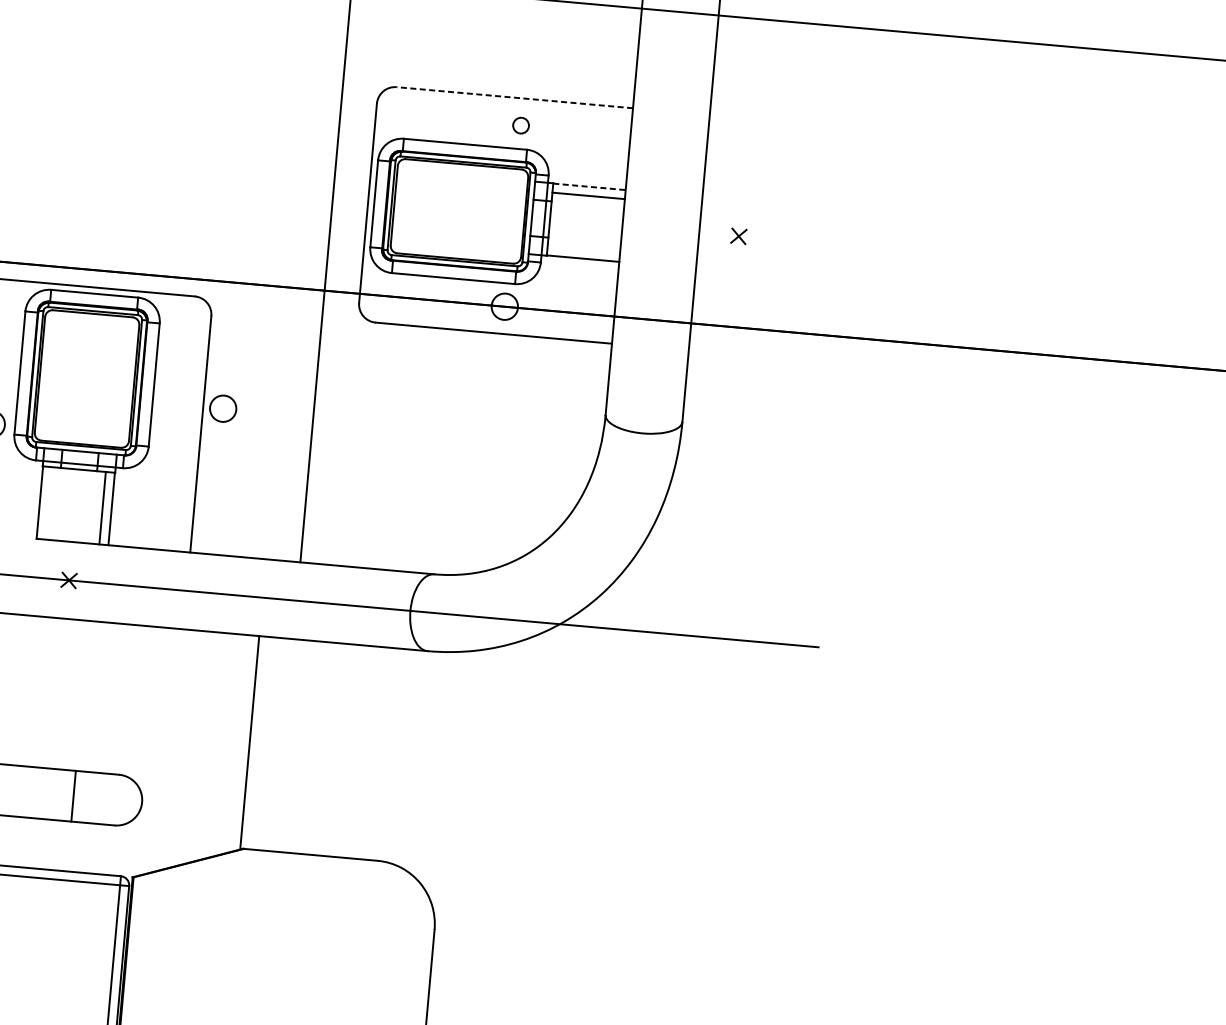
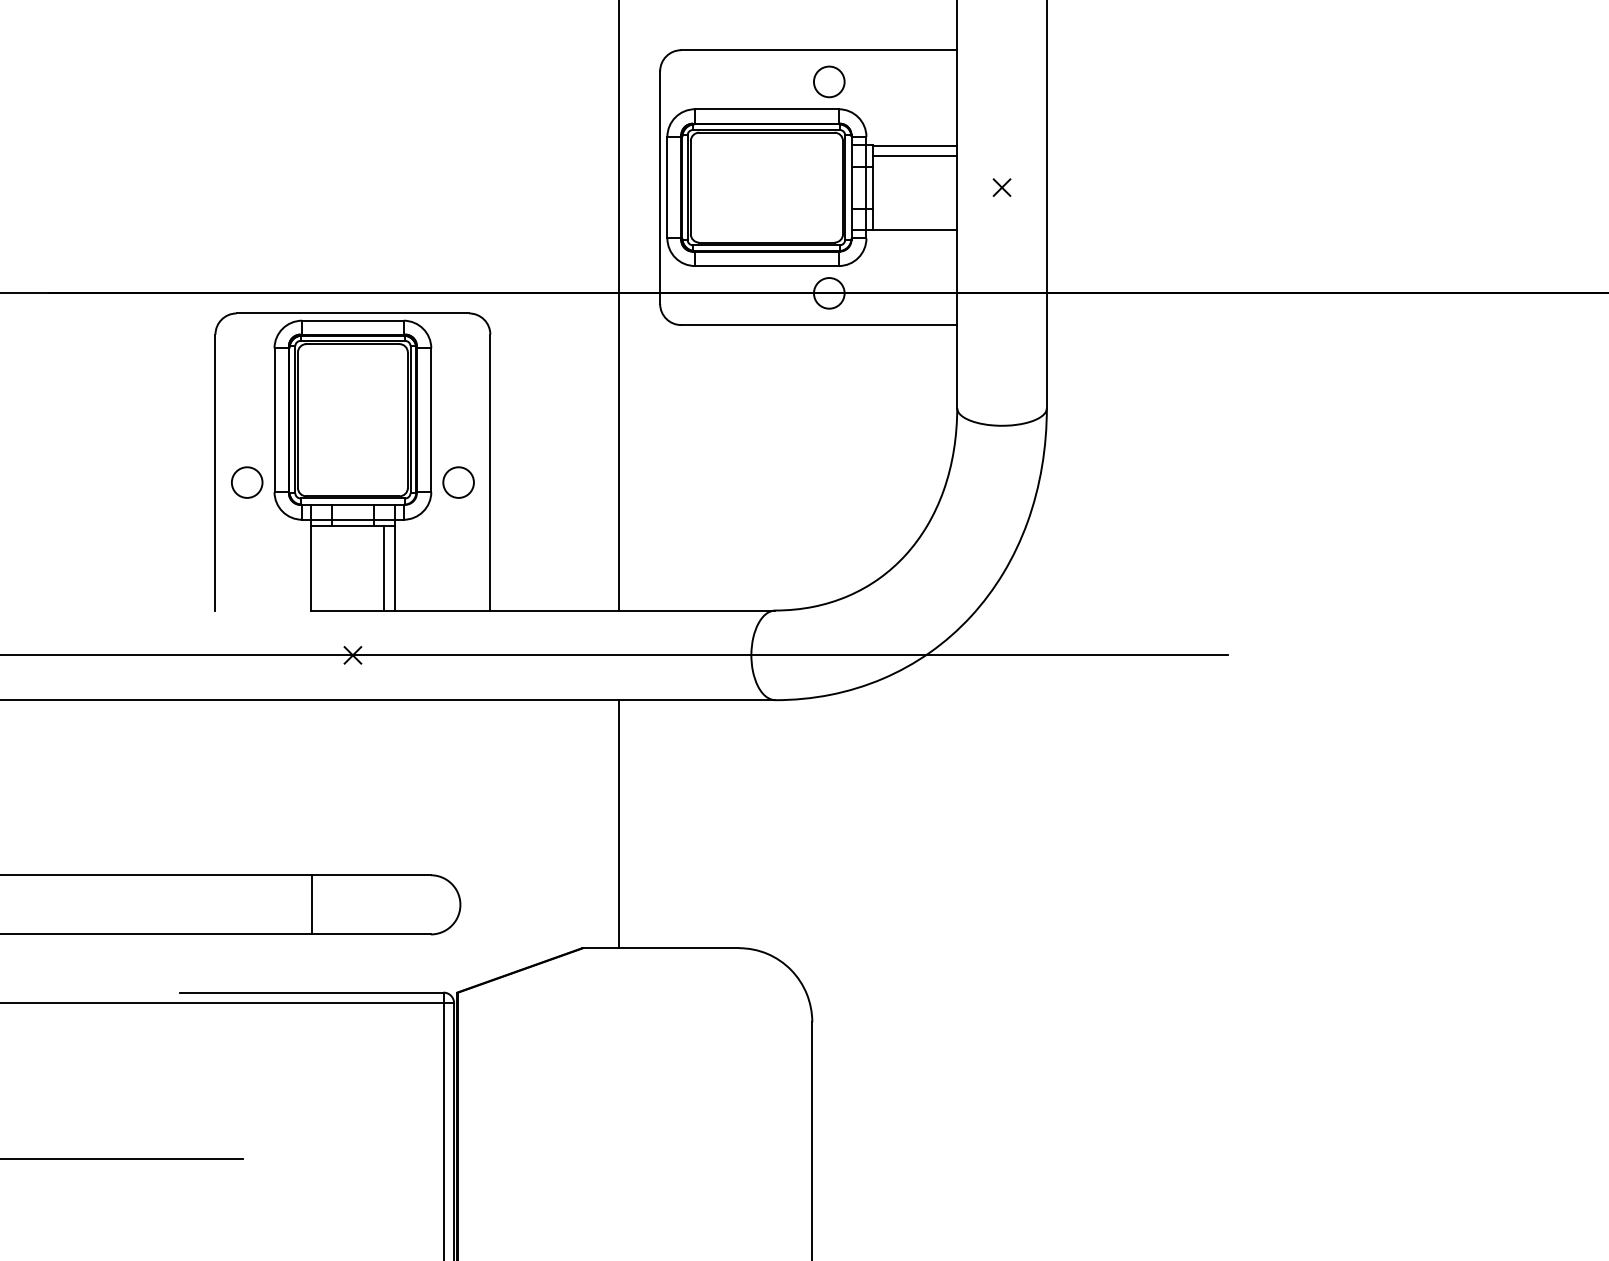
line: (515, 97) -> (819, 50), dashed -> solid
circle: (521, 125) -> (829, 81), size x1.67
line: (589, 186) -> (915, 145), dashed -> solid
part: (738, 236) -> (1001, 187), moved
circle: (223, 408) -> (458, 482), moved
line: (249, 742) -> (618, 824), moved
line: (73, 795) -> (312, 904), moved

